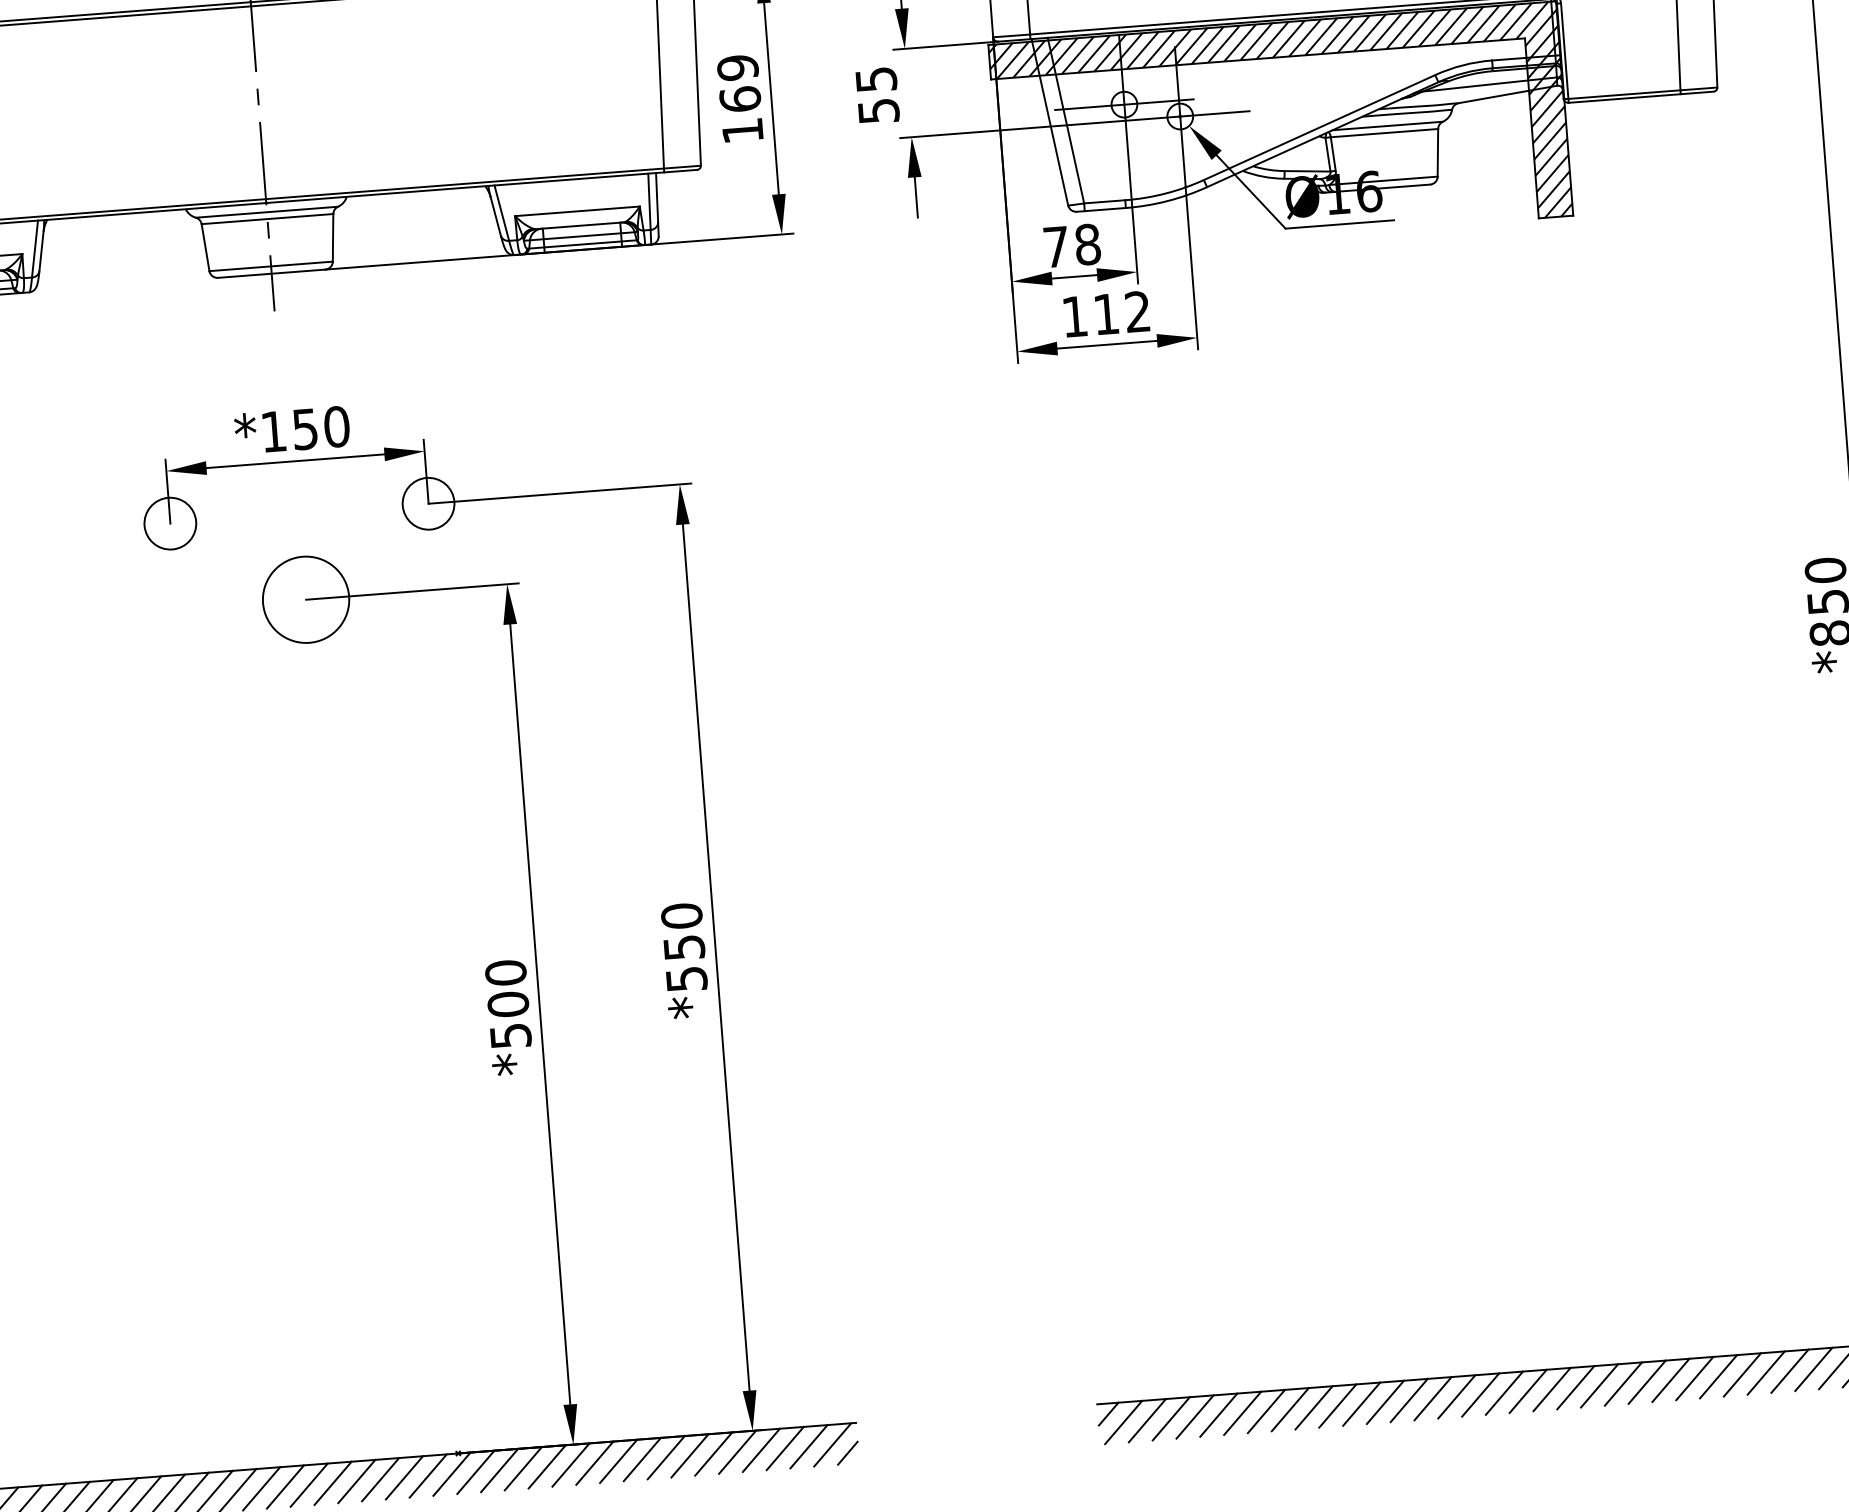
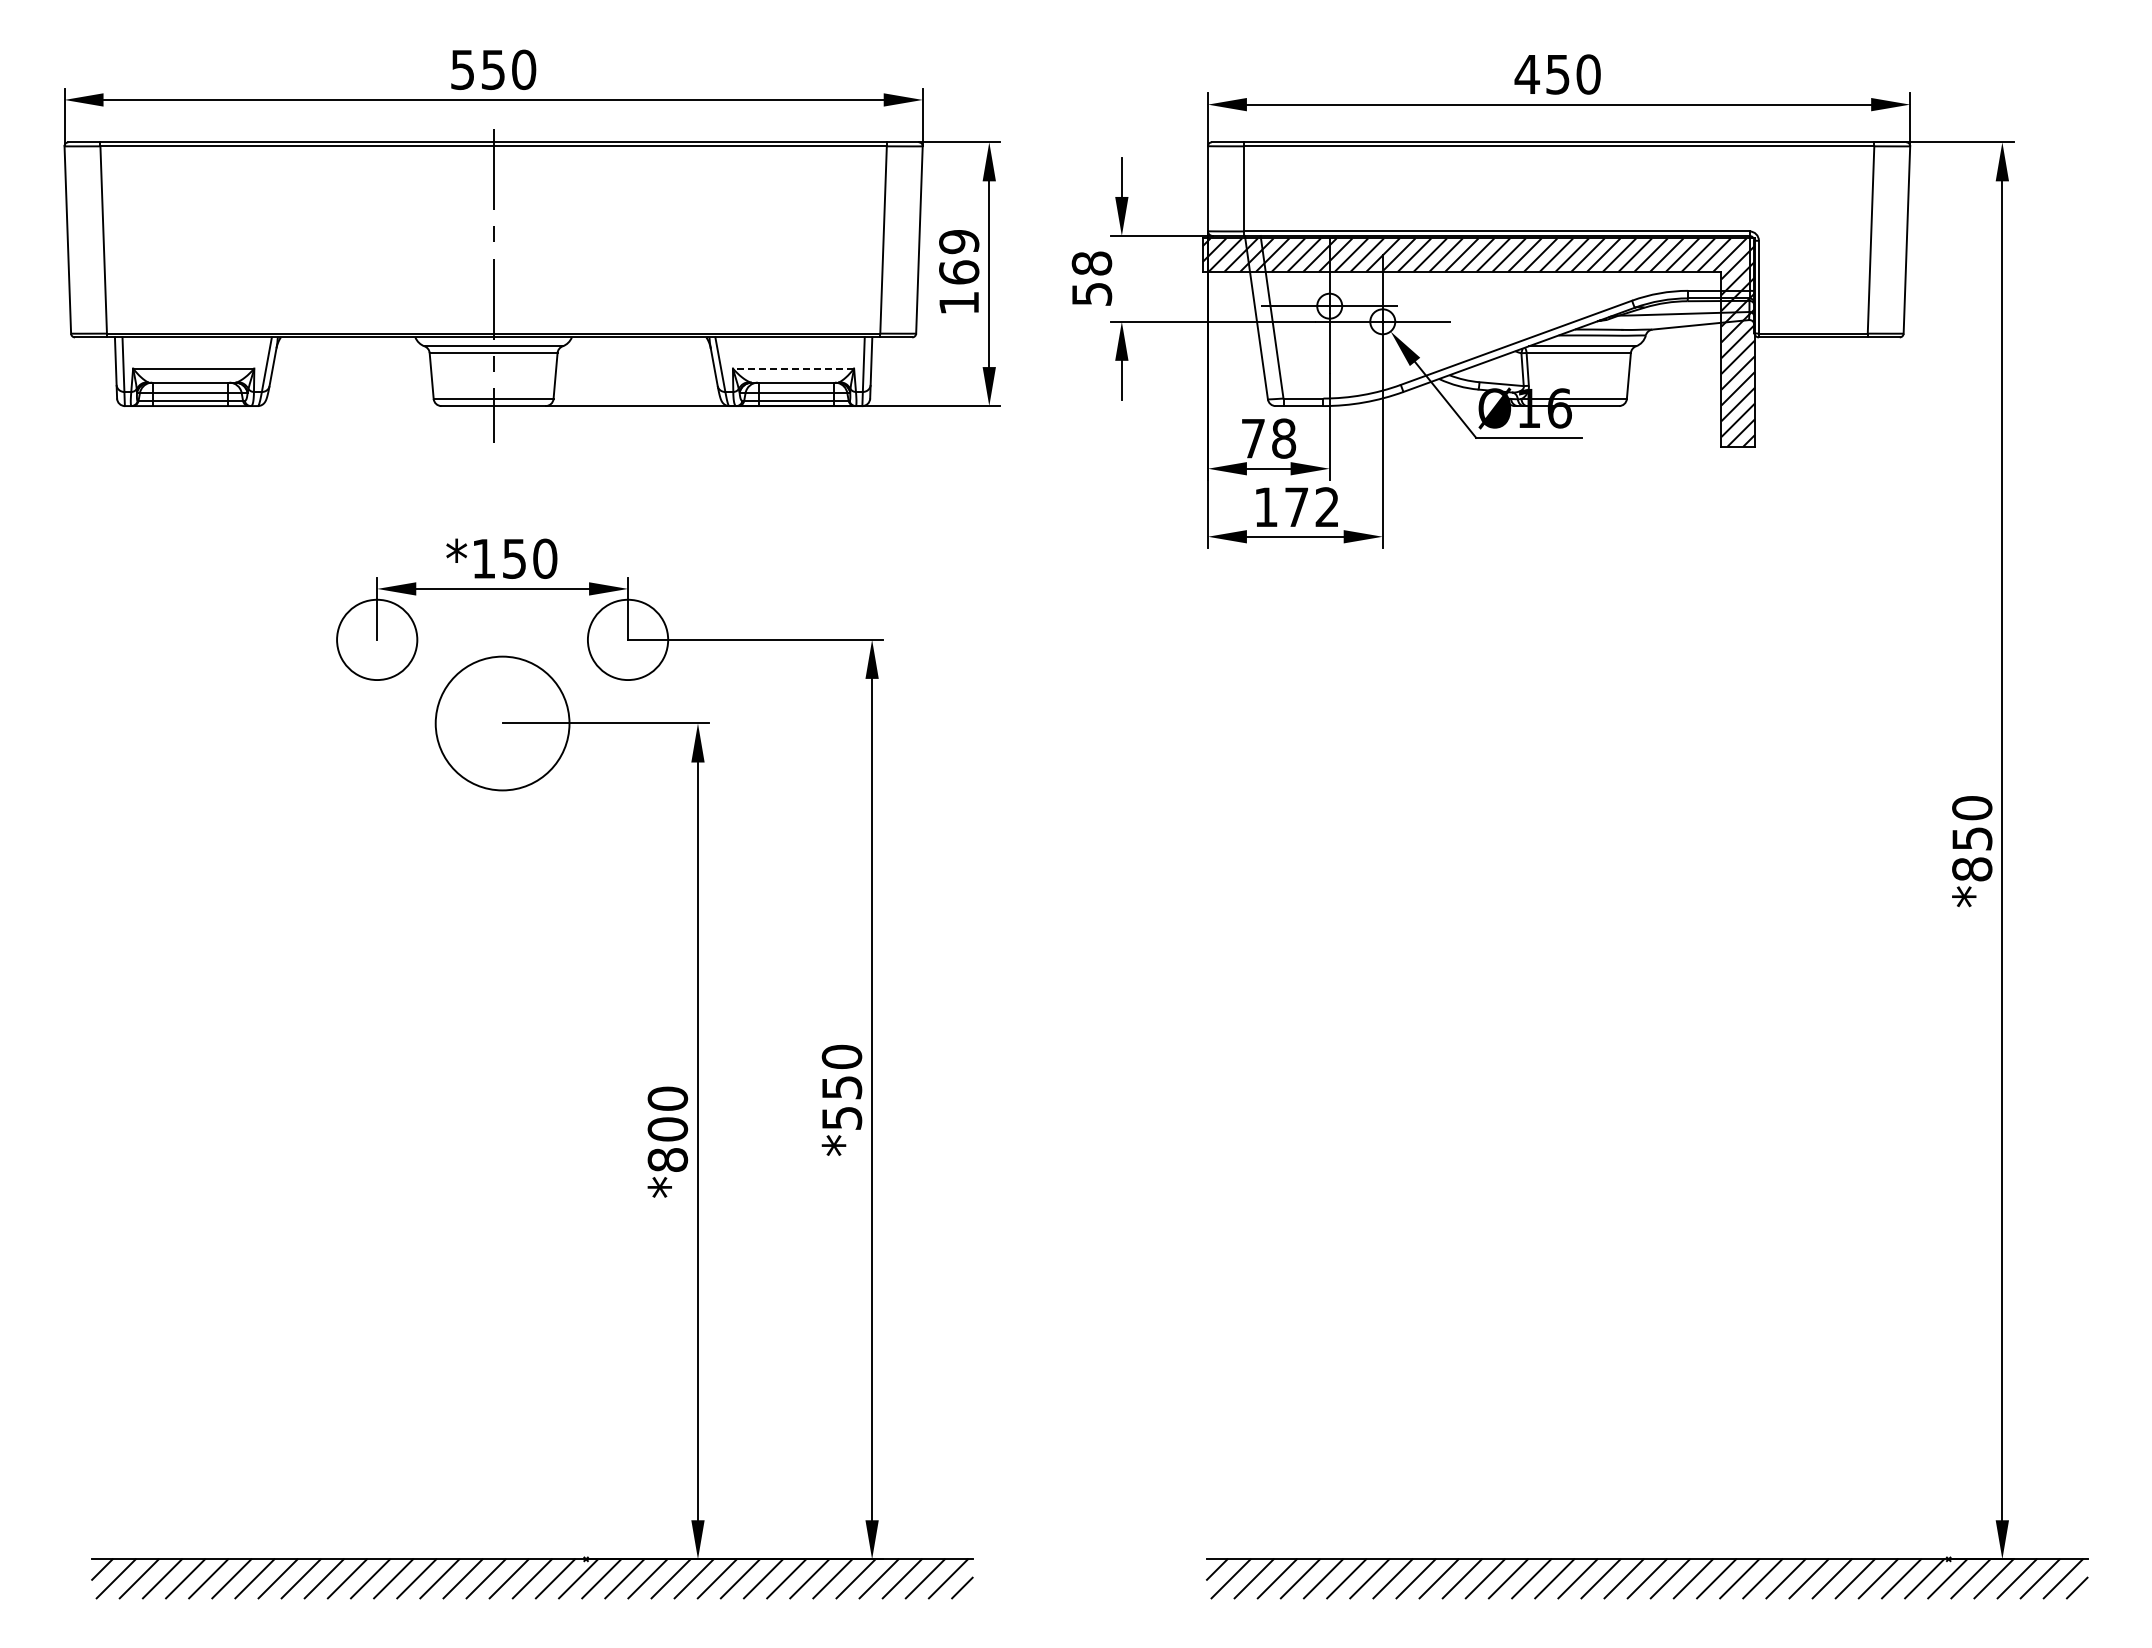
text: (875, 79) -> (1091, 263), 55 -> 58
line: (577, 211) -> (793, 368), solid -> dashed
text: (1106, 313) -> (1296, 506), 112 -> 172
circle: (427, 503) -> (627, 639), size x1.6
circle: (170, 523) -> (377, 639), size x1.6
circle: (305, 599) -> (502, 723), size x1.6
text: (510, 1035) -> (667, 1159), *500 -> *800

